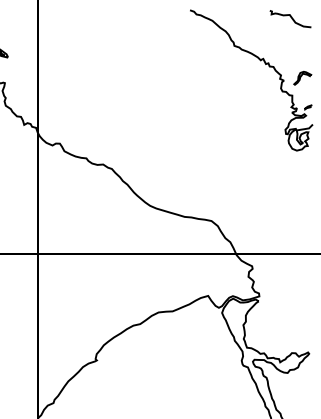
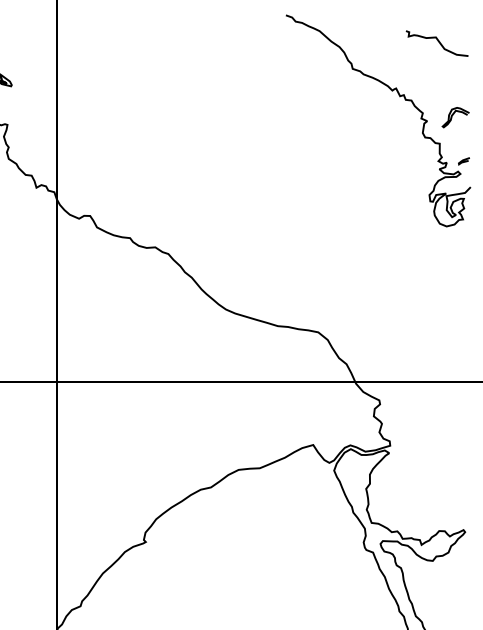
curve: (291, 19) -> (438, 44), moved

